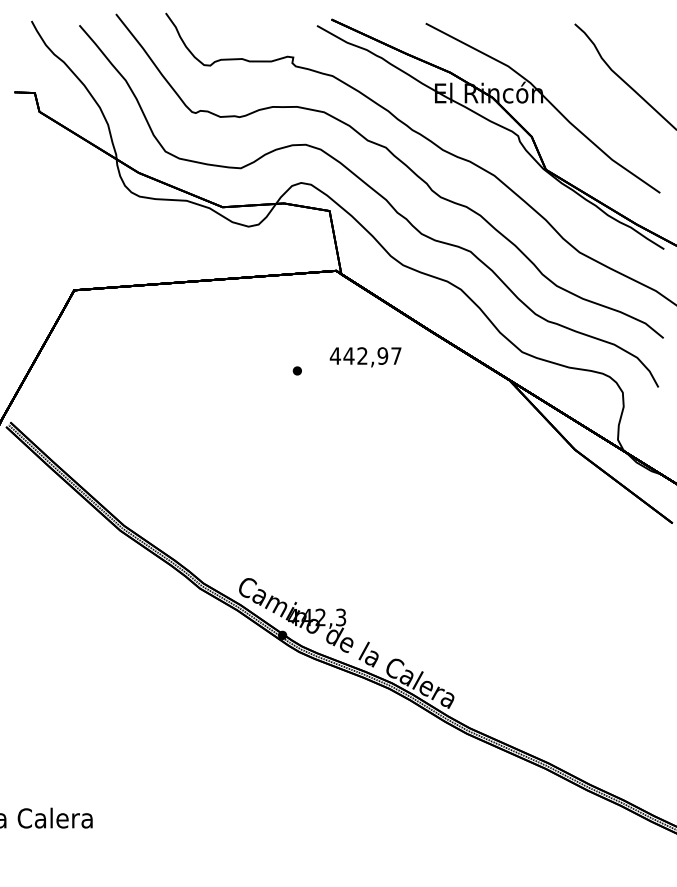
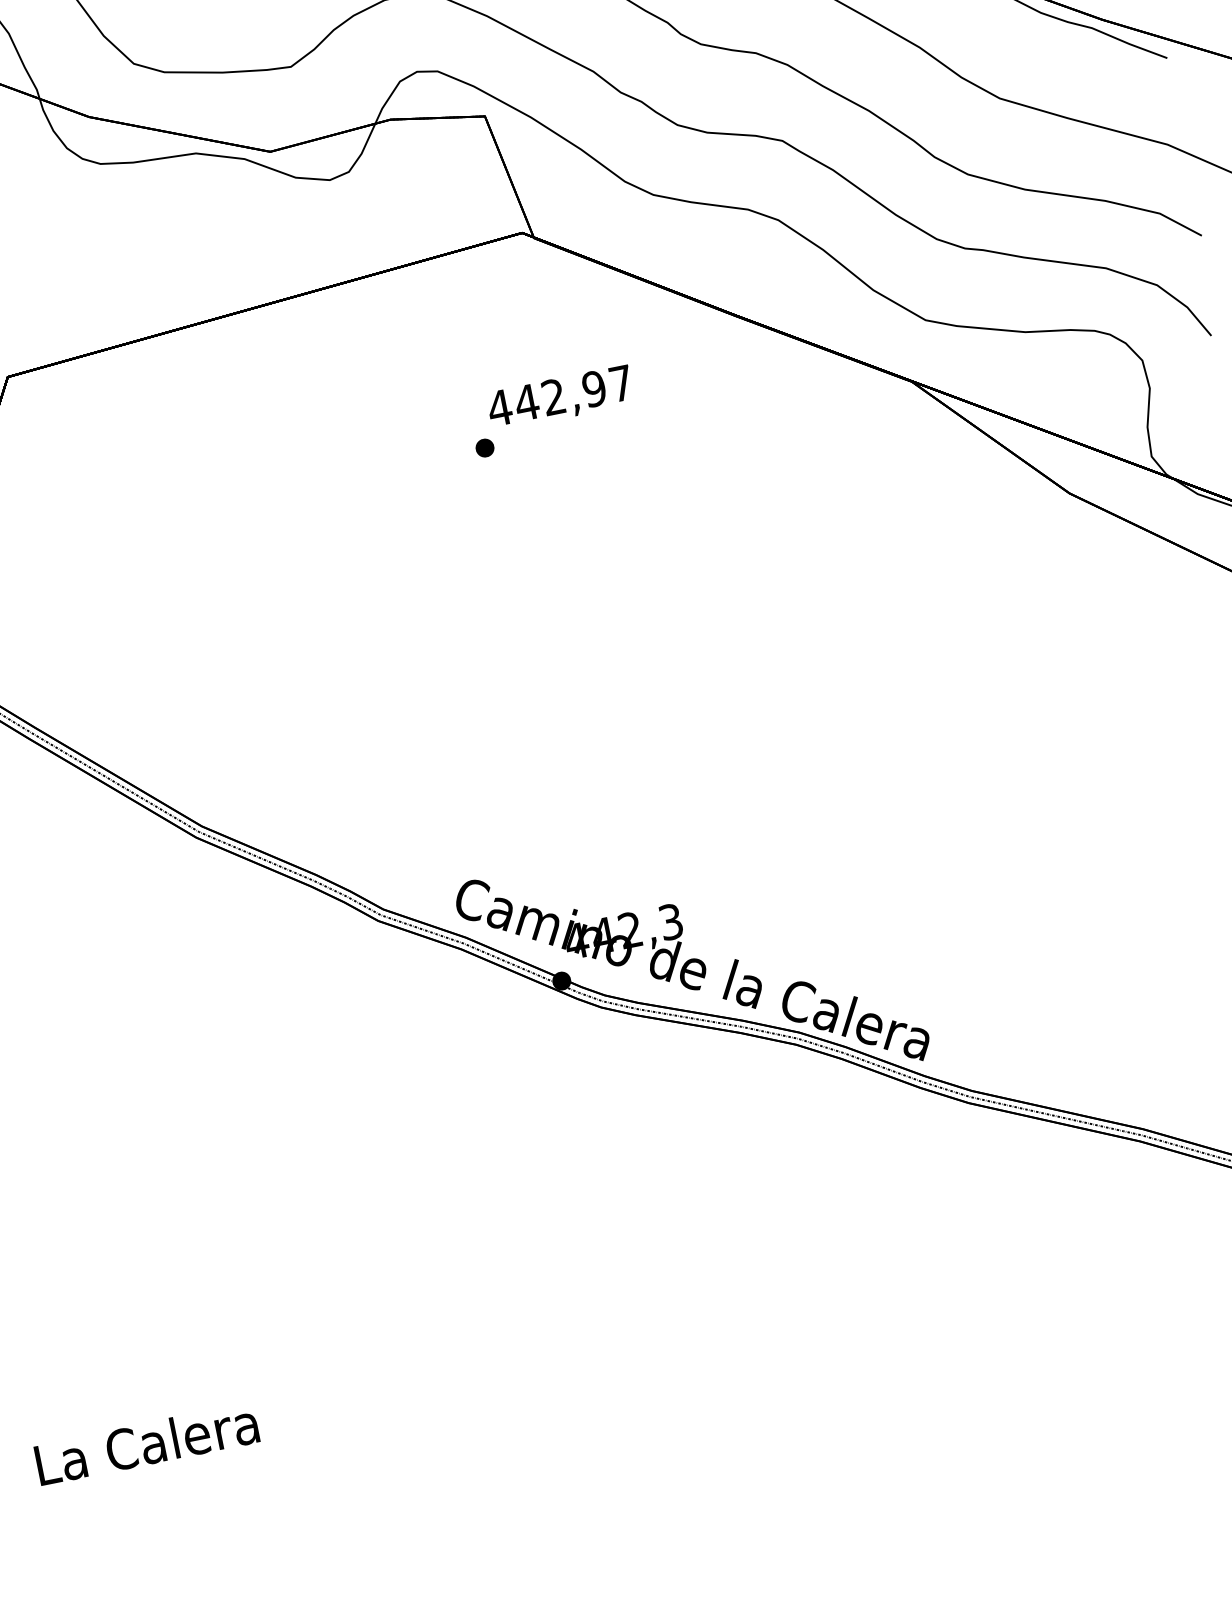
text: (365, 357) -> (560, 398), moved

